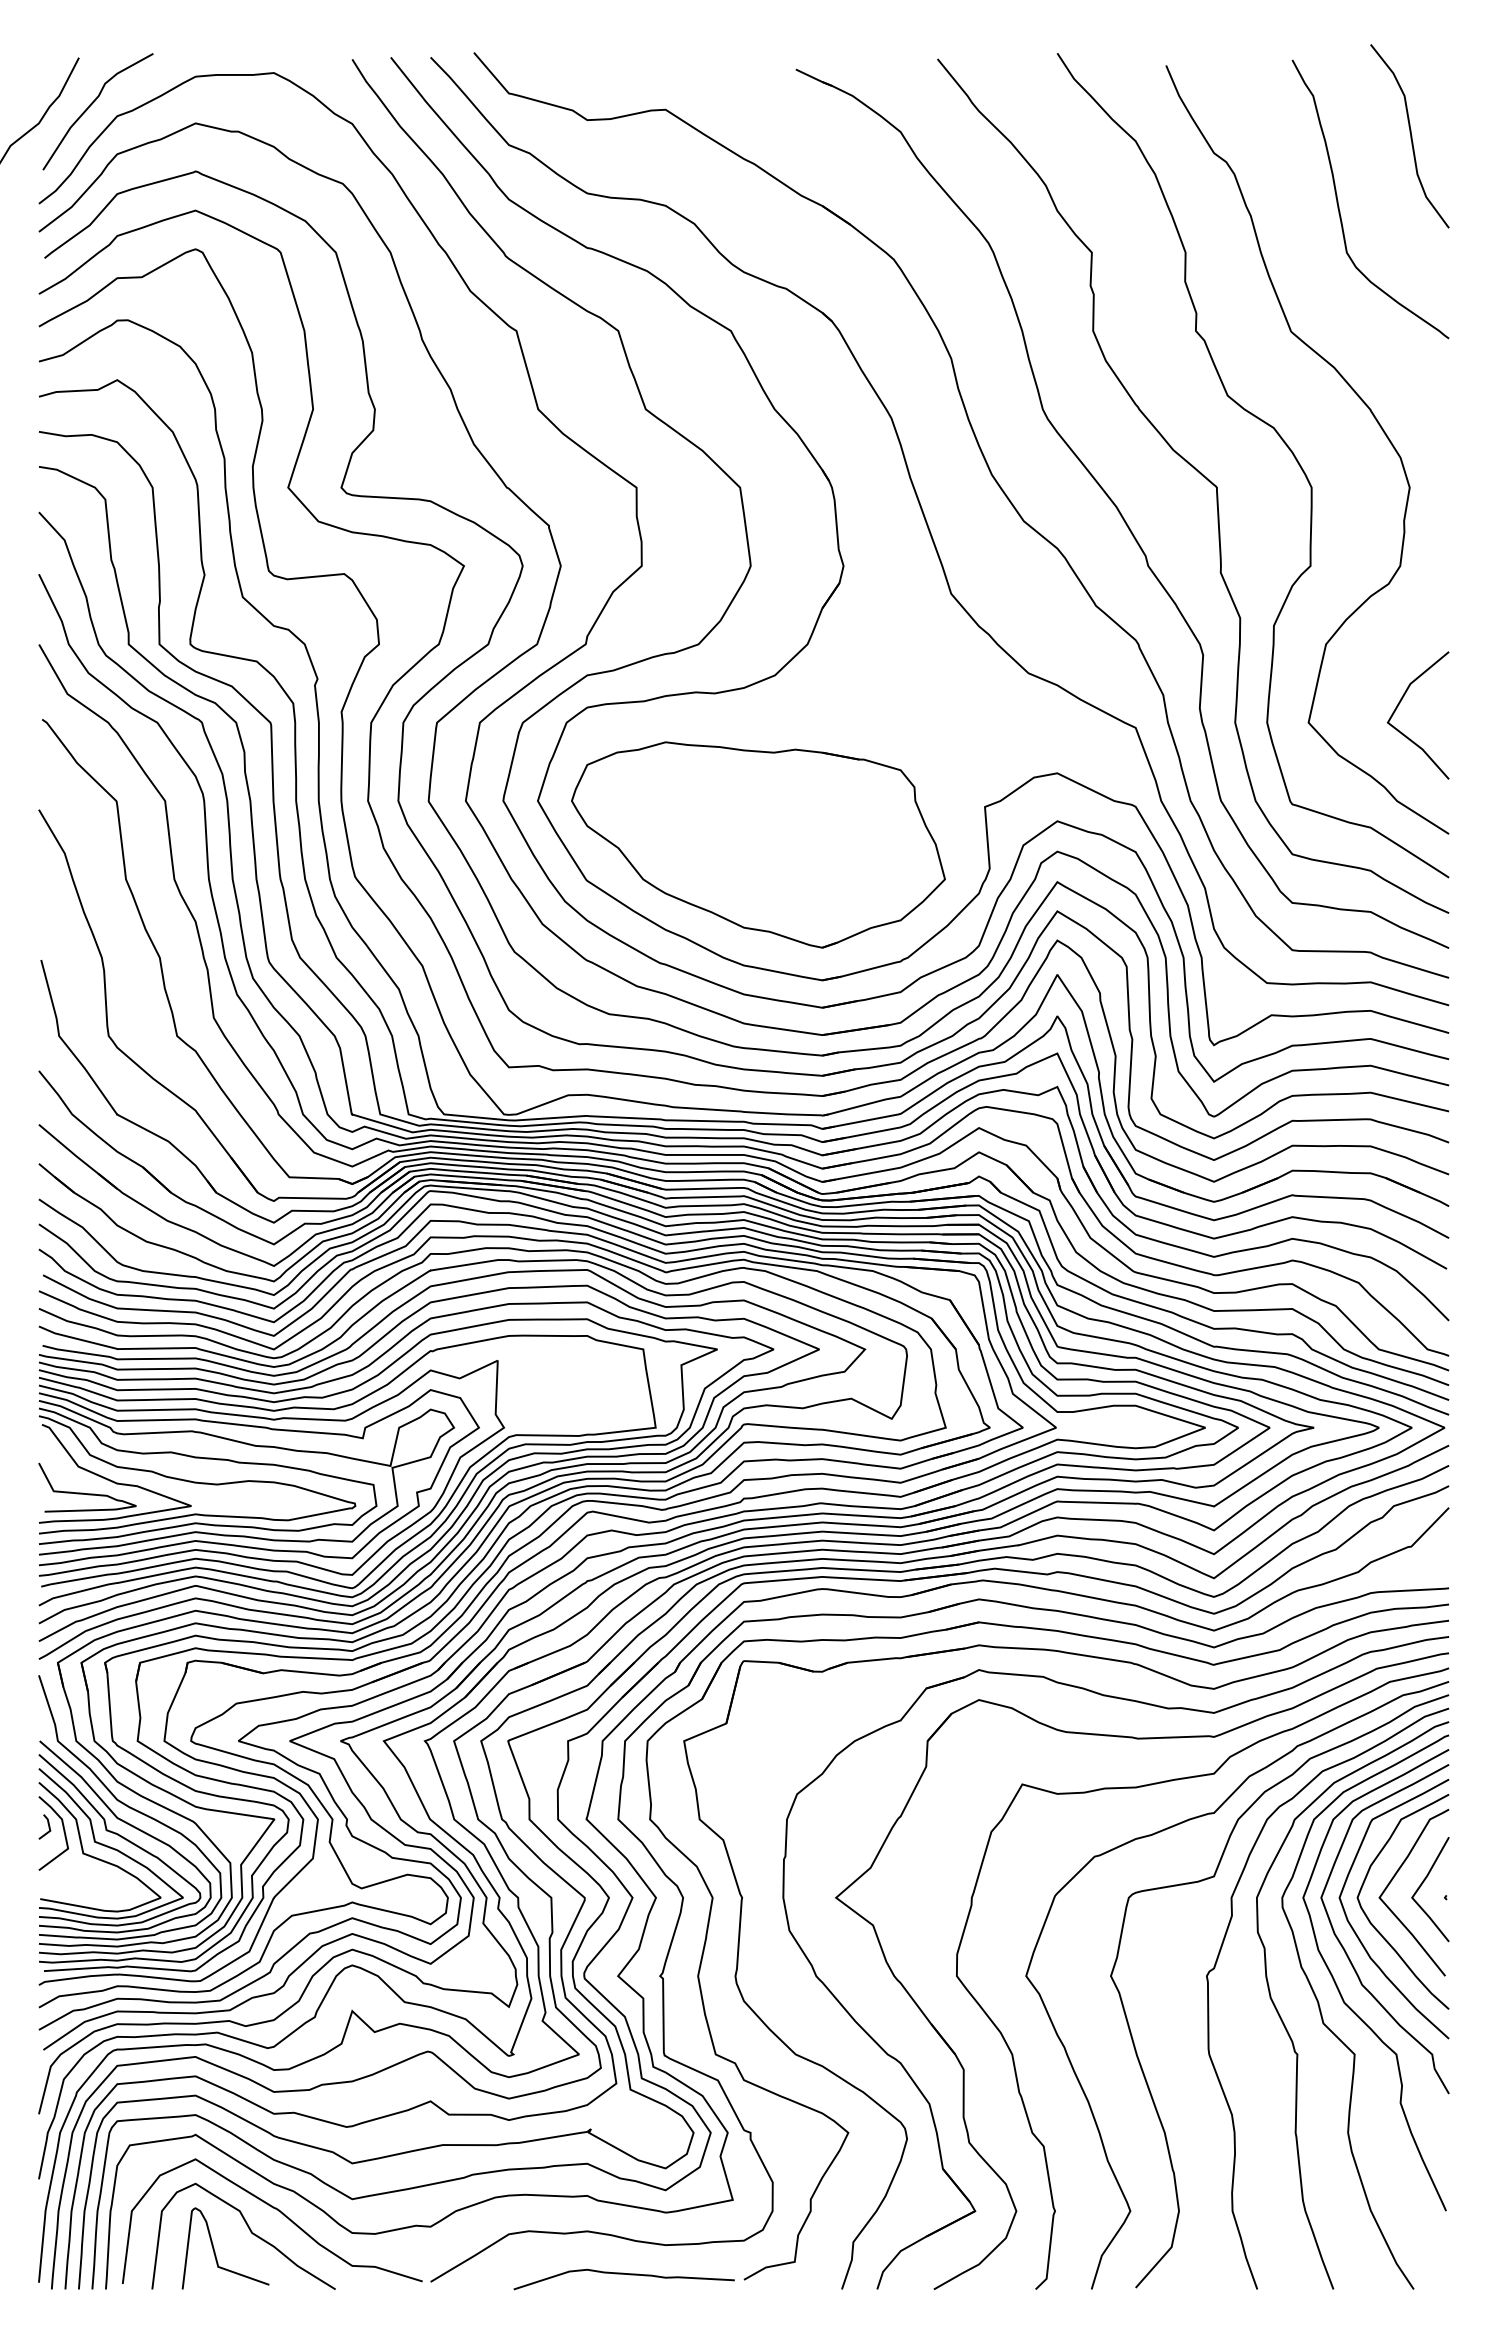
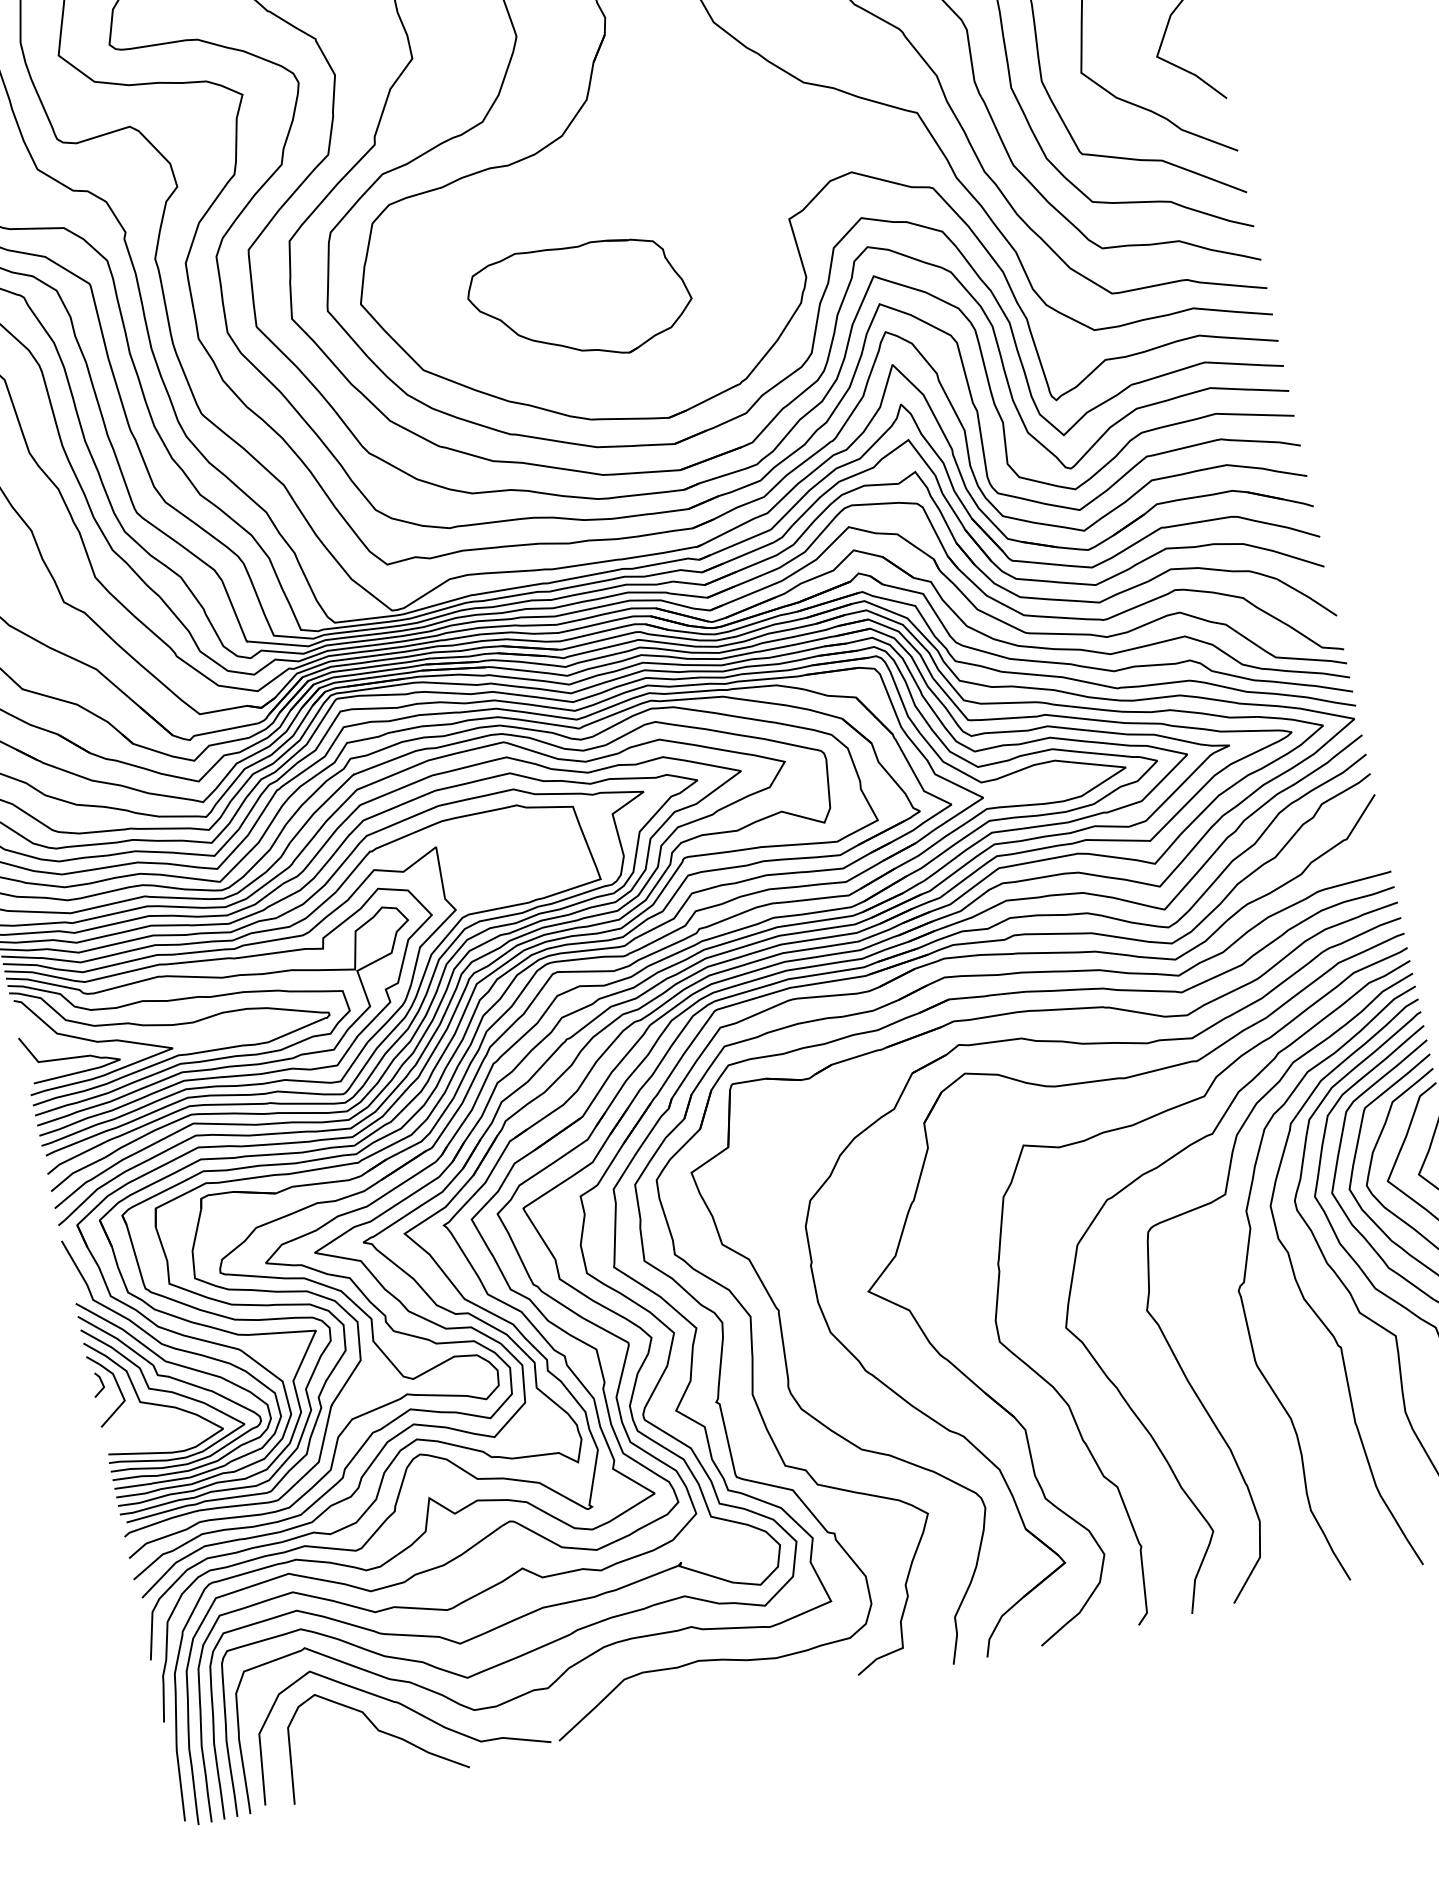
part: (758, 844) -> (580, 301), size x0.6
curve: (215, 2251) -> (347, 1755), removed
curve: (623, 2274) -> (741, 1694), removed

